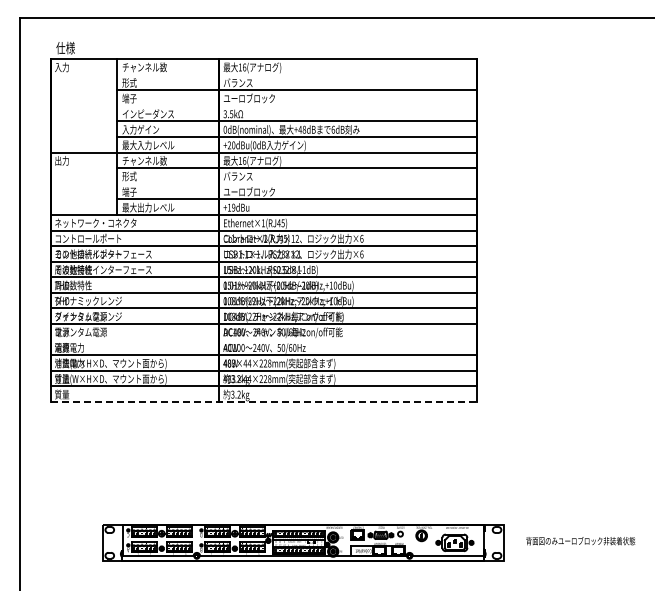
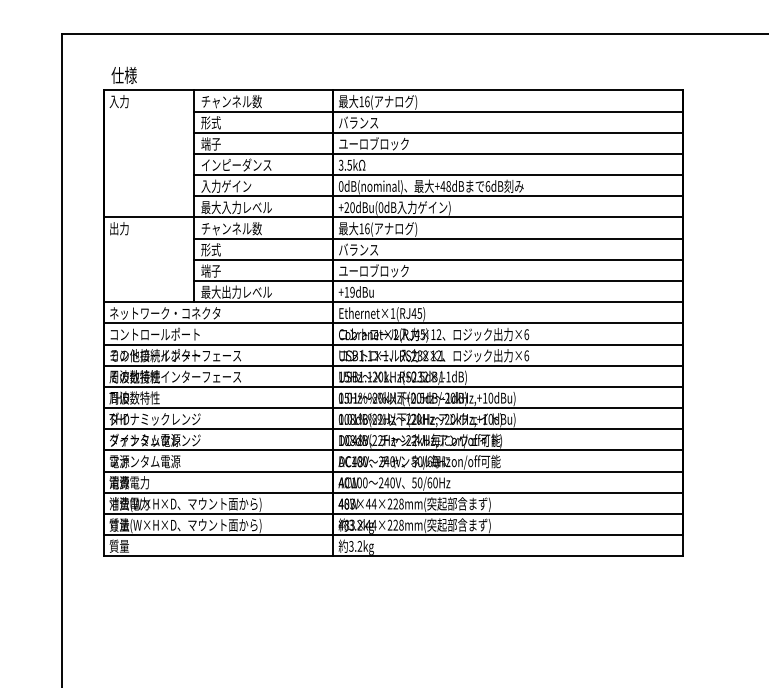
line: (296, 74) -> (437, 111), added
line: (296, 105) -> (437, 153), added
line: (296, 183) -> (437, 259), added
line: (263, 339) -> (393, 471), added
line: (263, 401) -> (393, 555), dashed -> solid

